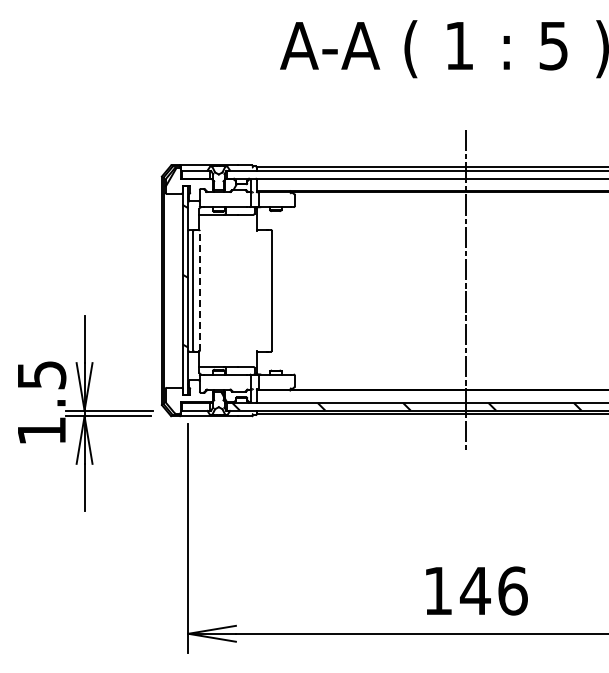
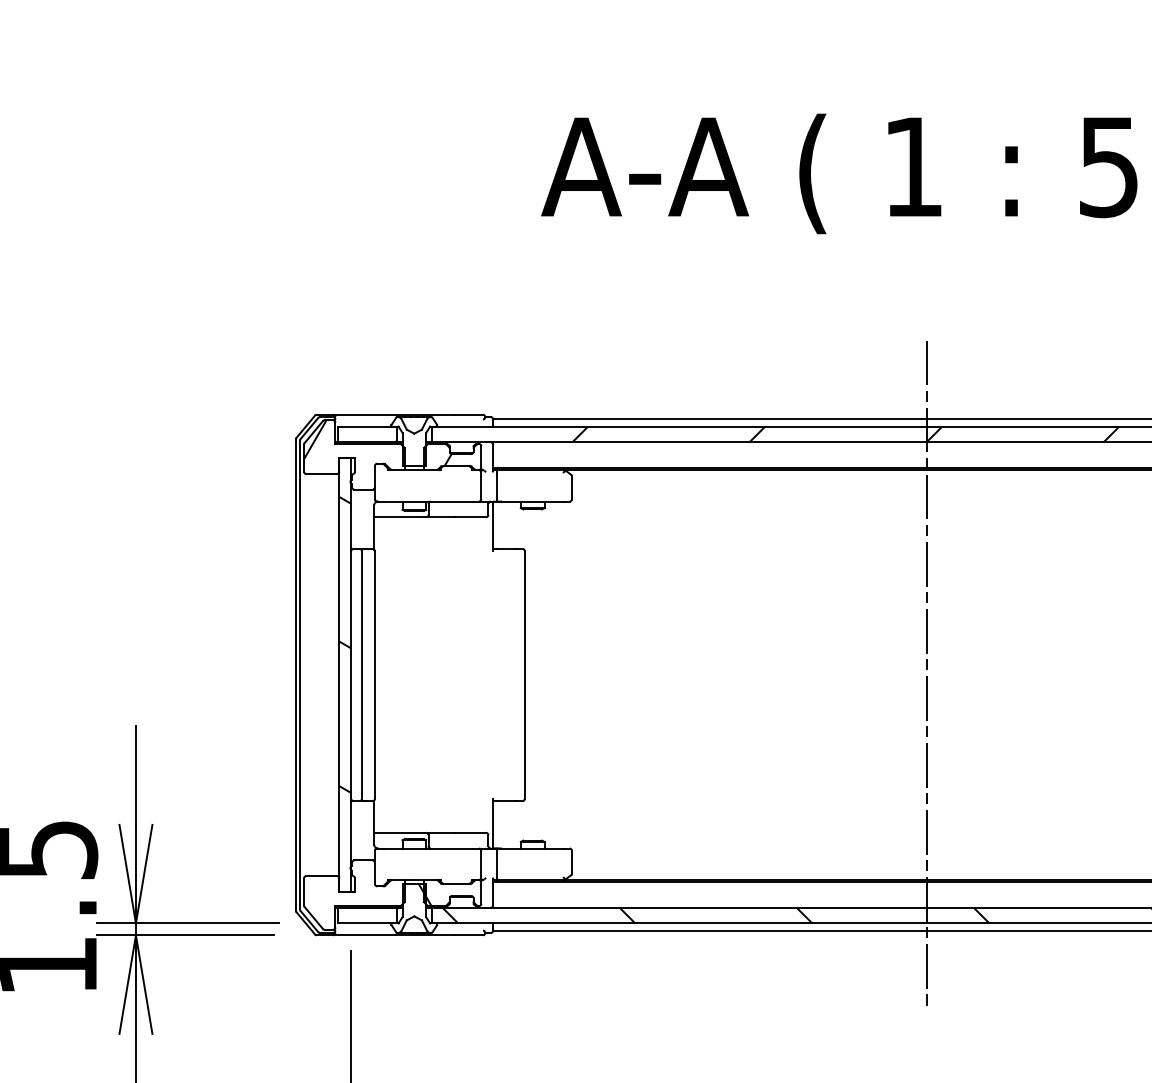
hatch: (426, 174) -> (845, 433), added
line: (199, 290) -> (374, 674), dashed -> solid

